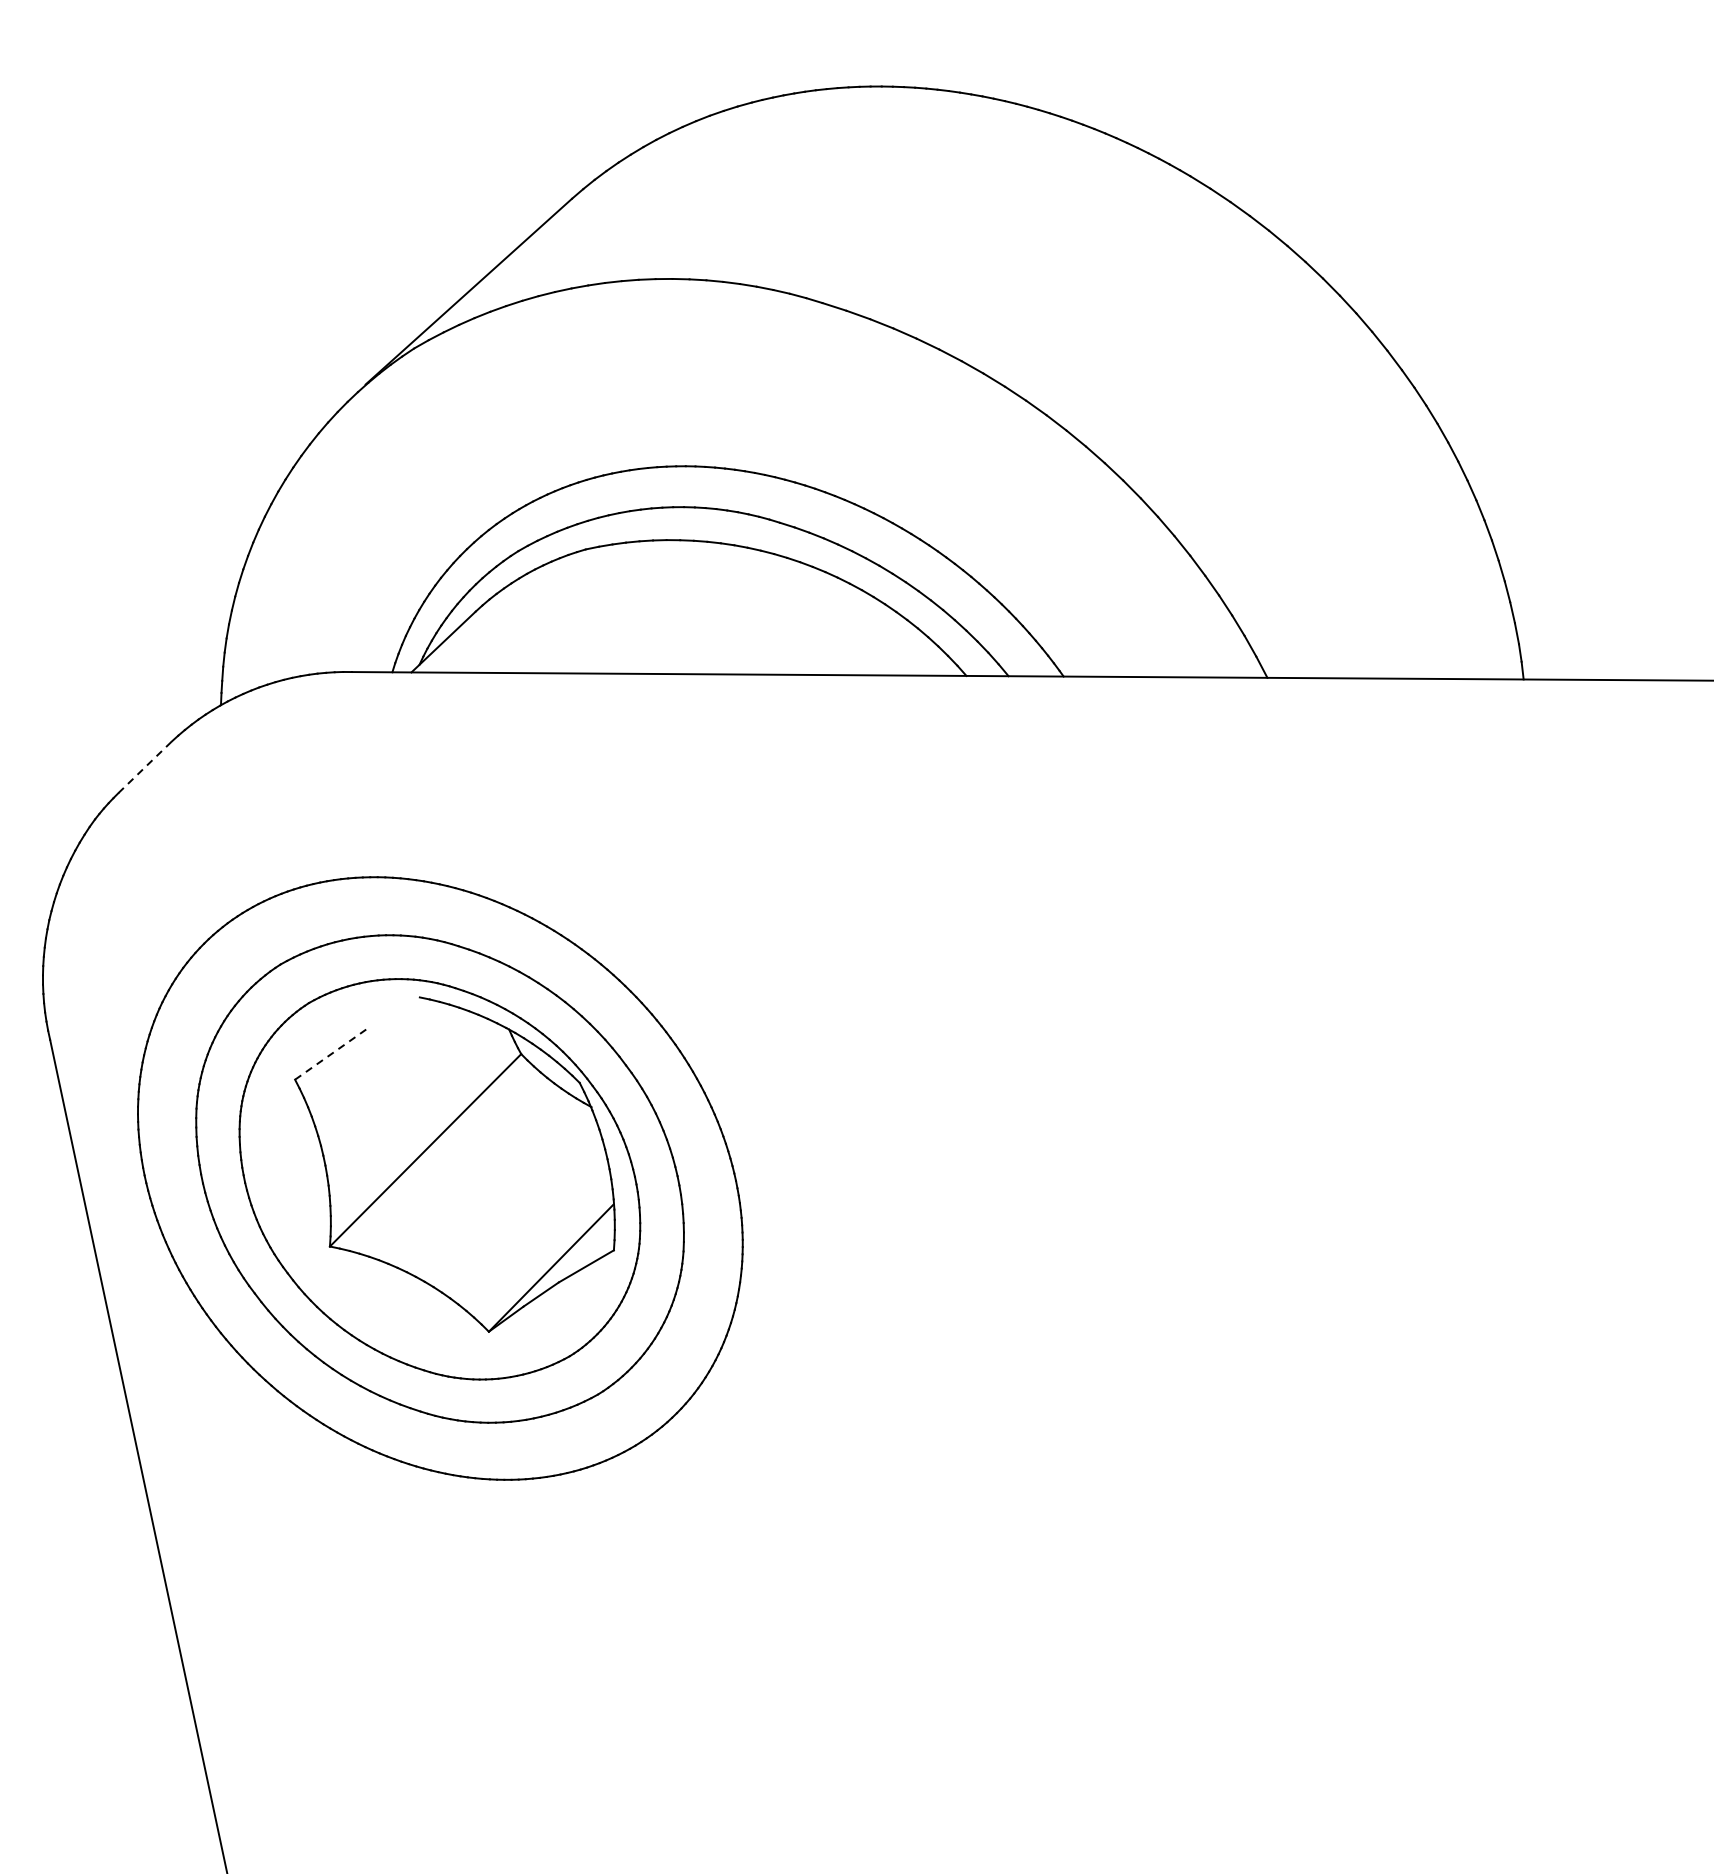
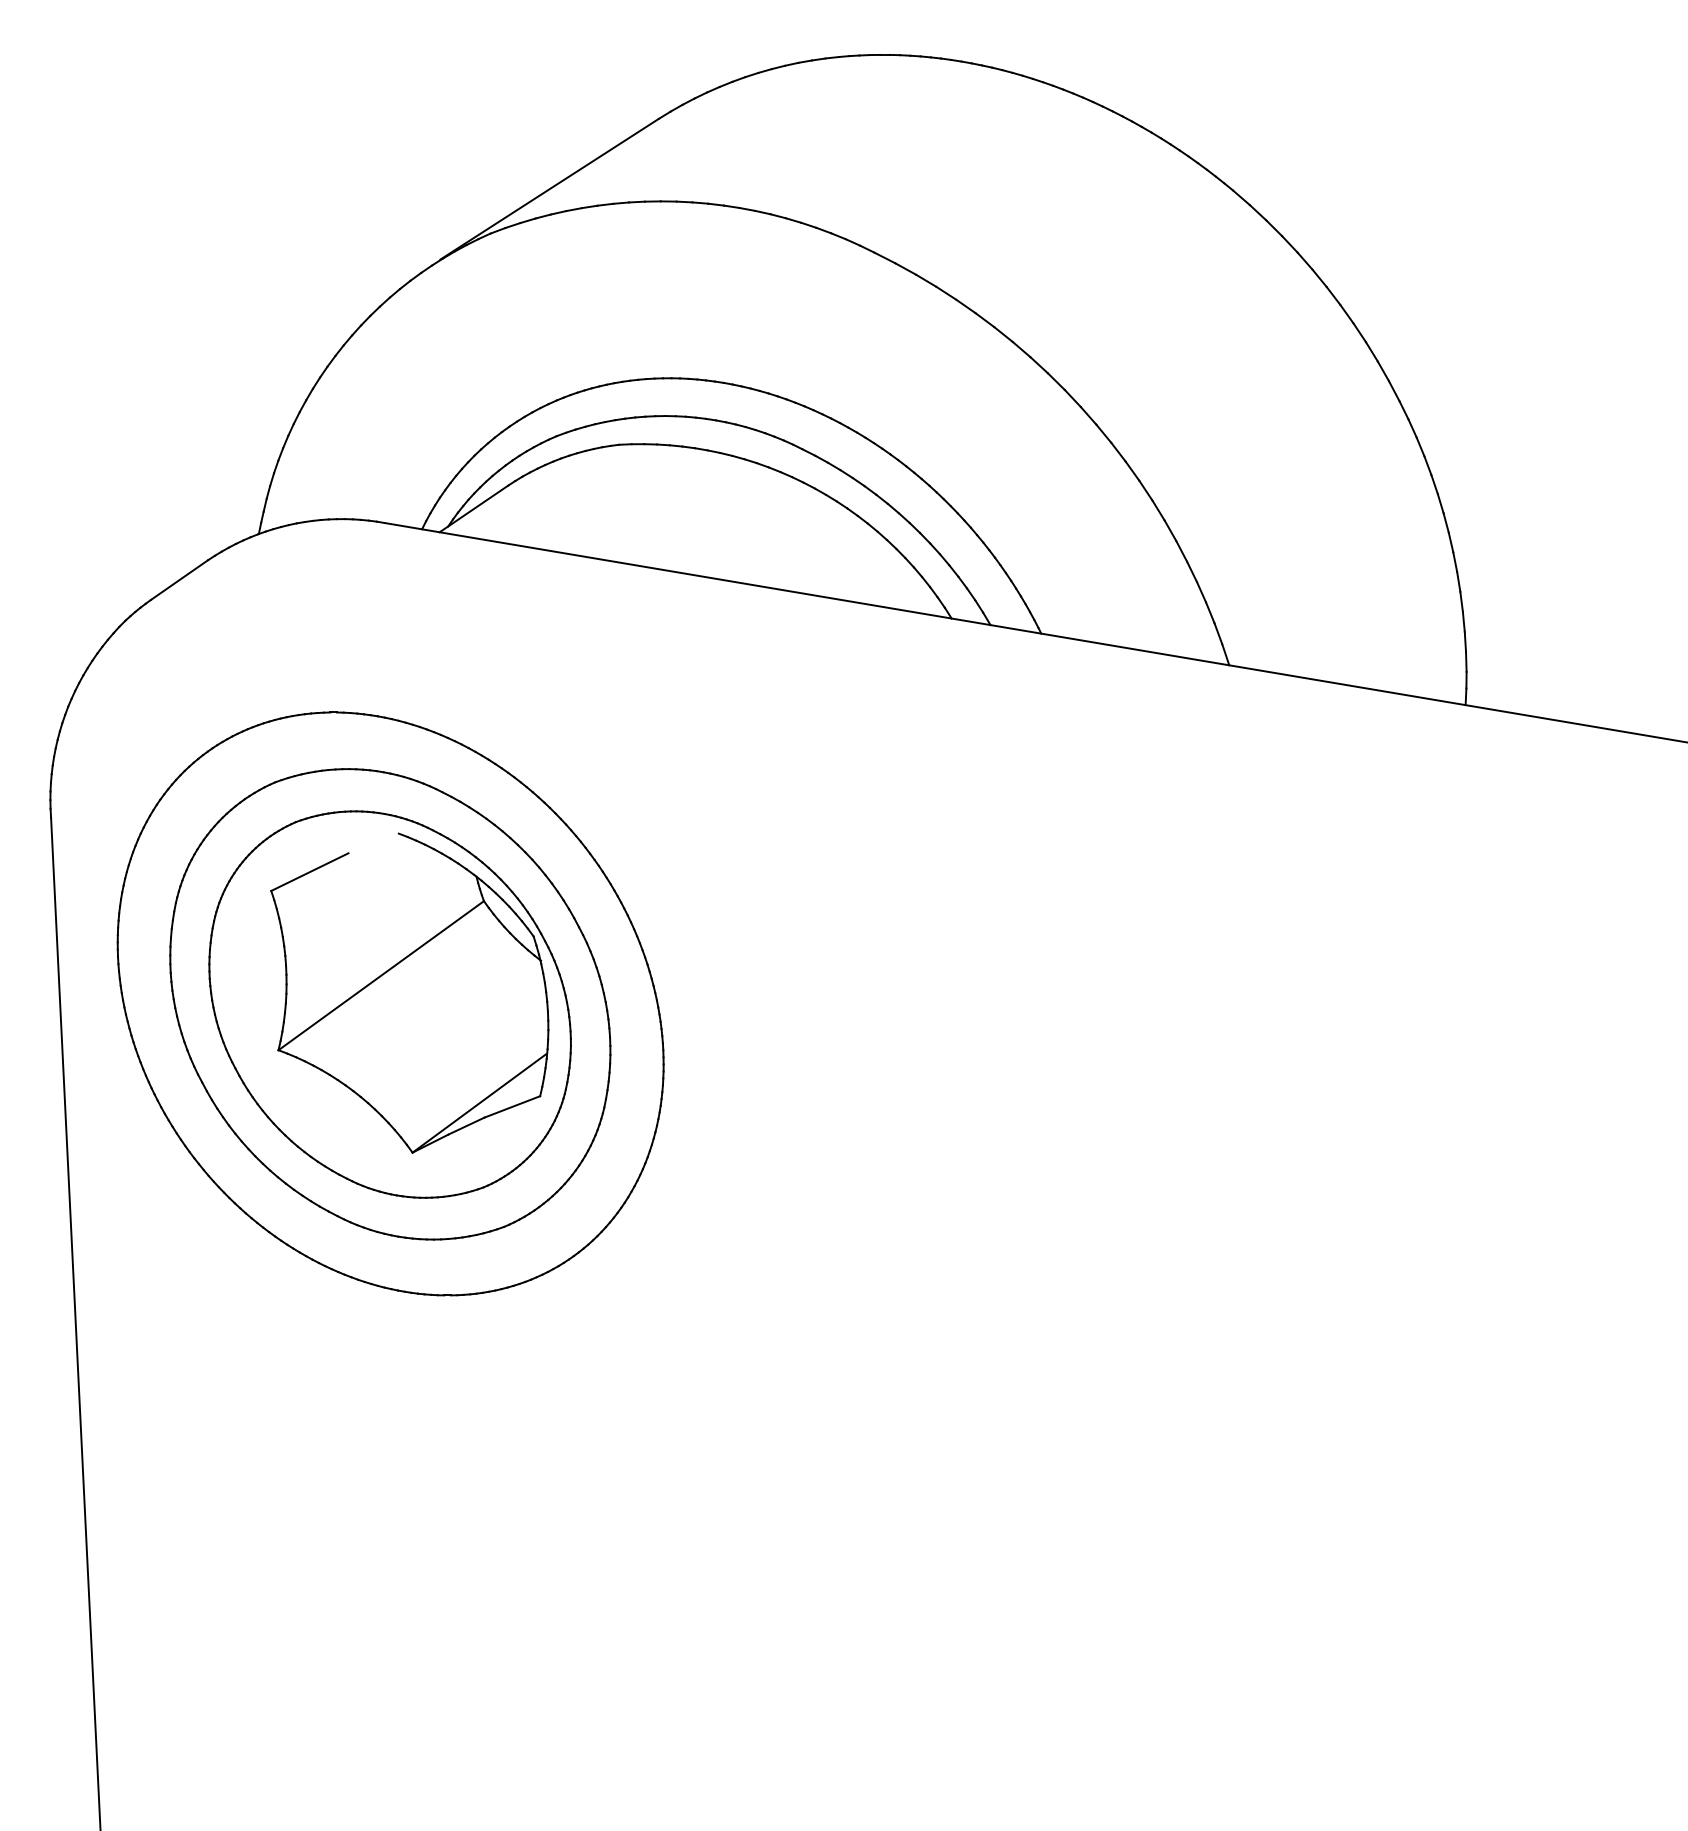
line: (145, 767) -> (179, 580), dashed -> solid
line: (332, 1053) -> (309, 872), dashed -> solid

